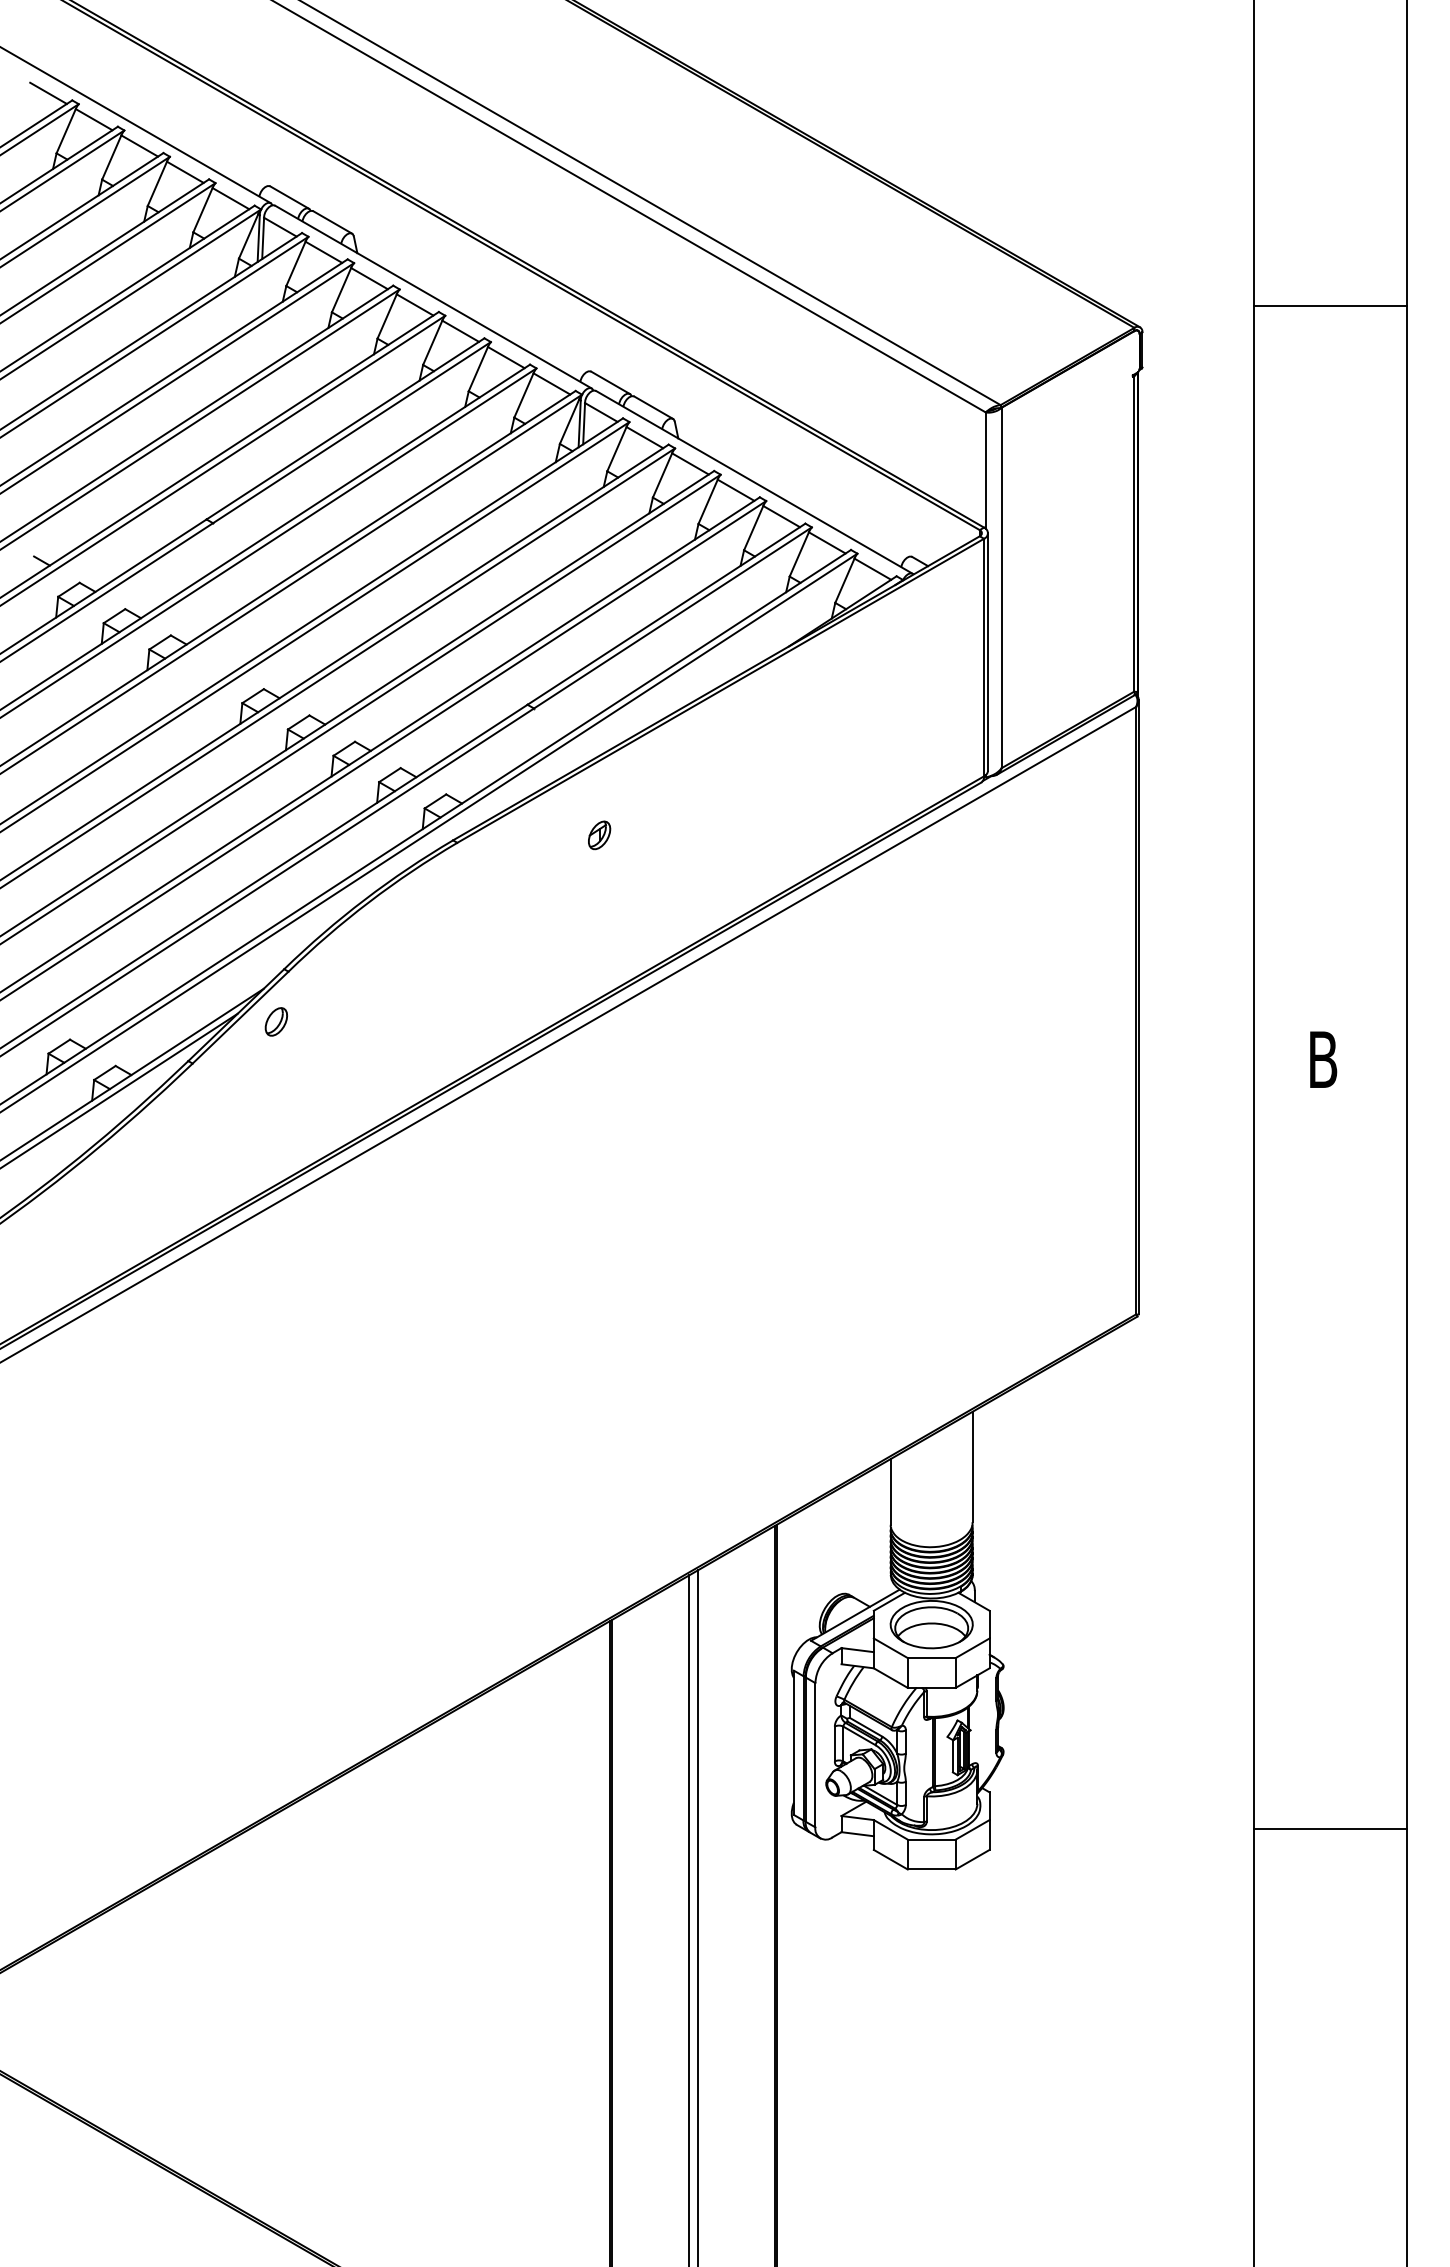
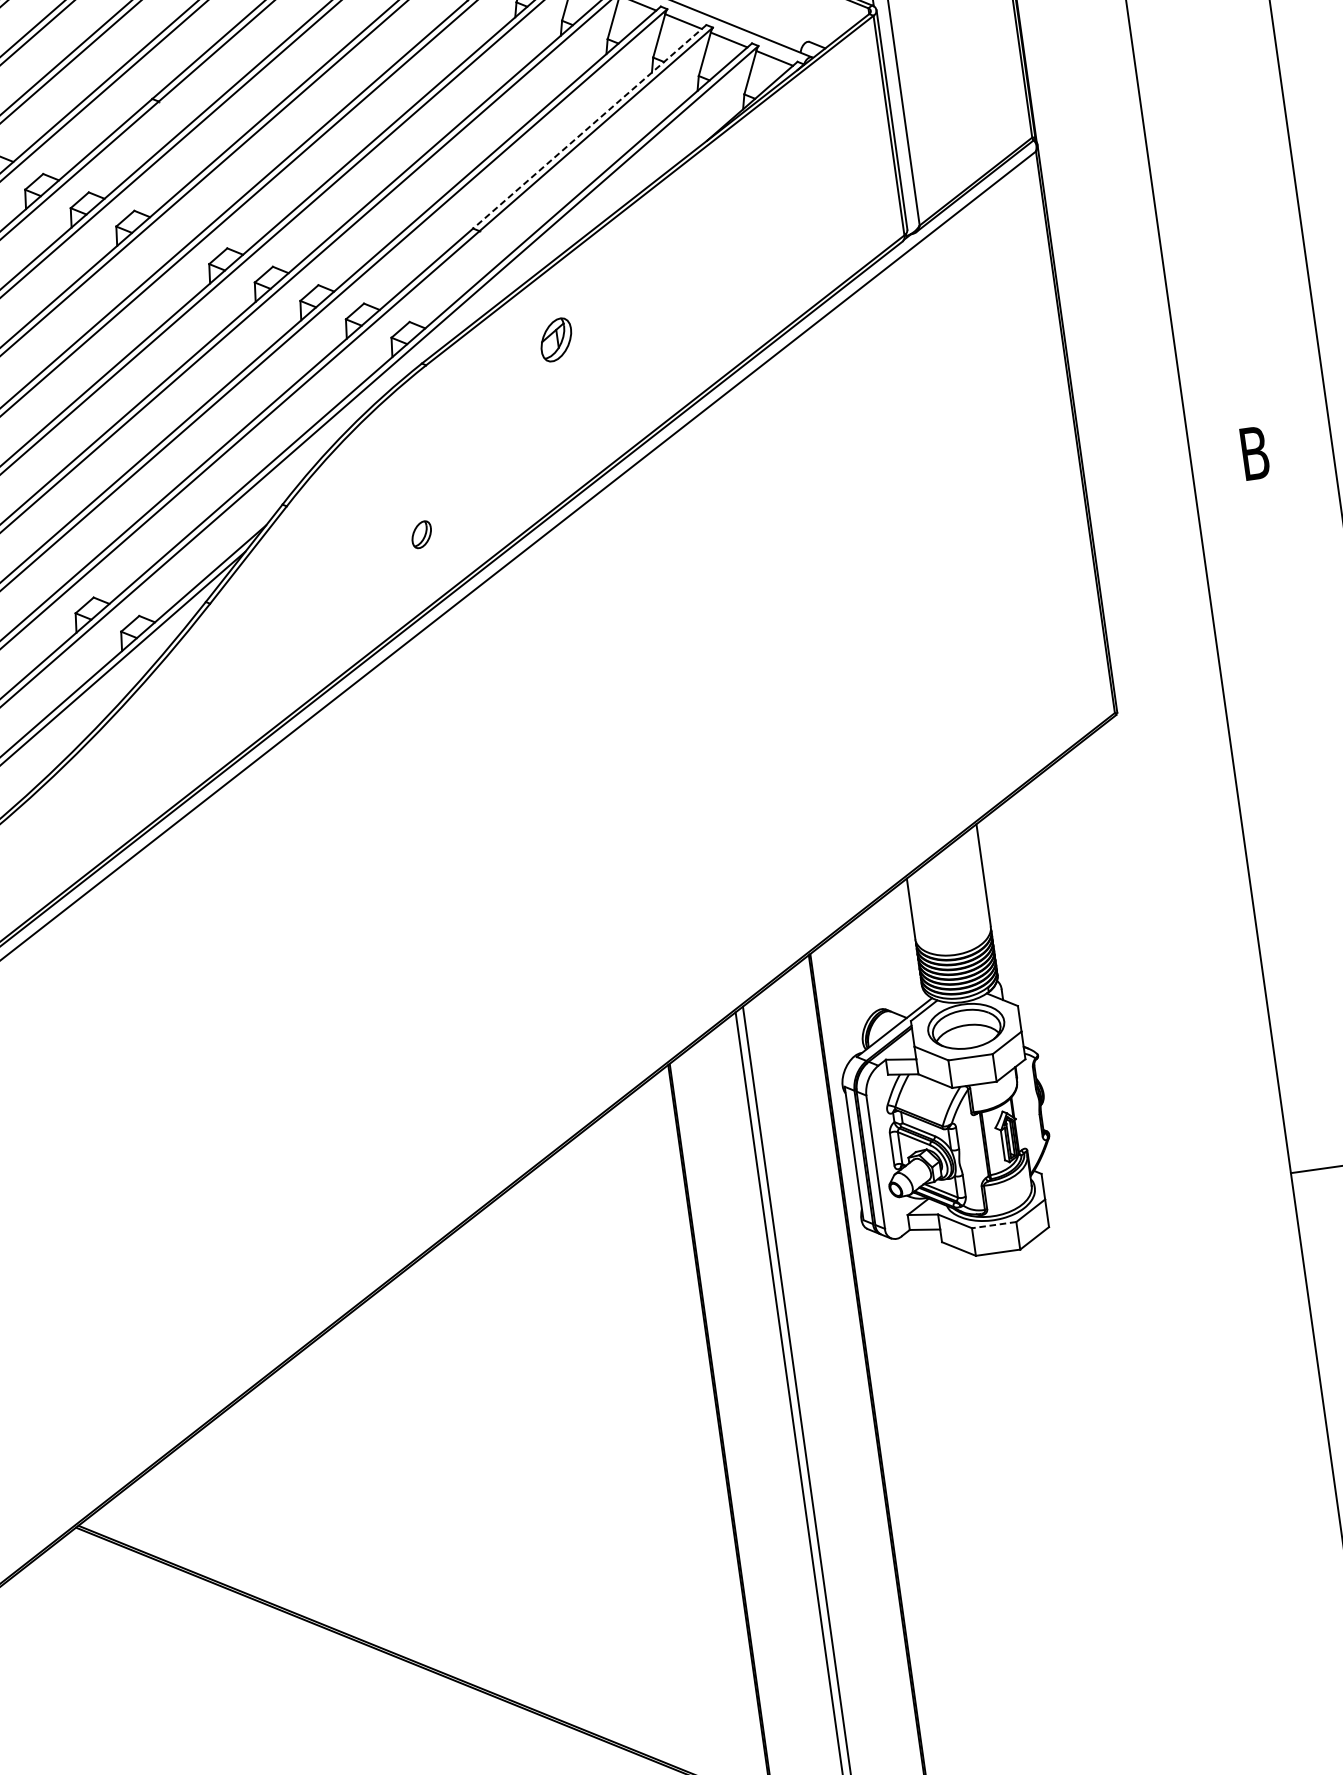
line: (666, 614) -> (589, 127), solid -> dashed
part: (599, 835) -> (556, 340), size x1.6
part: (275, 1021) -> (420, 534), moved
line: (931, 1839) -> (993, 1225), solid -> dashed

